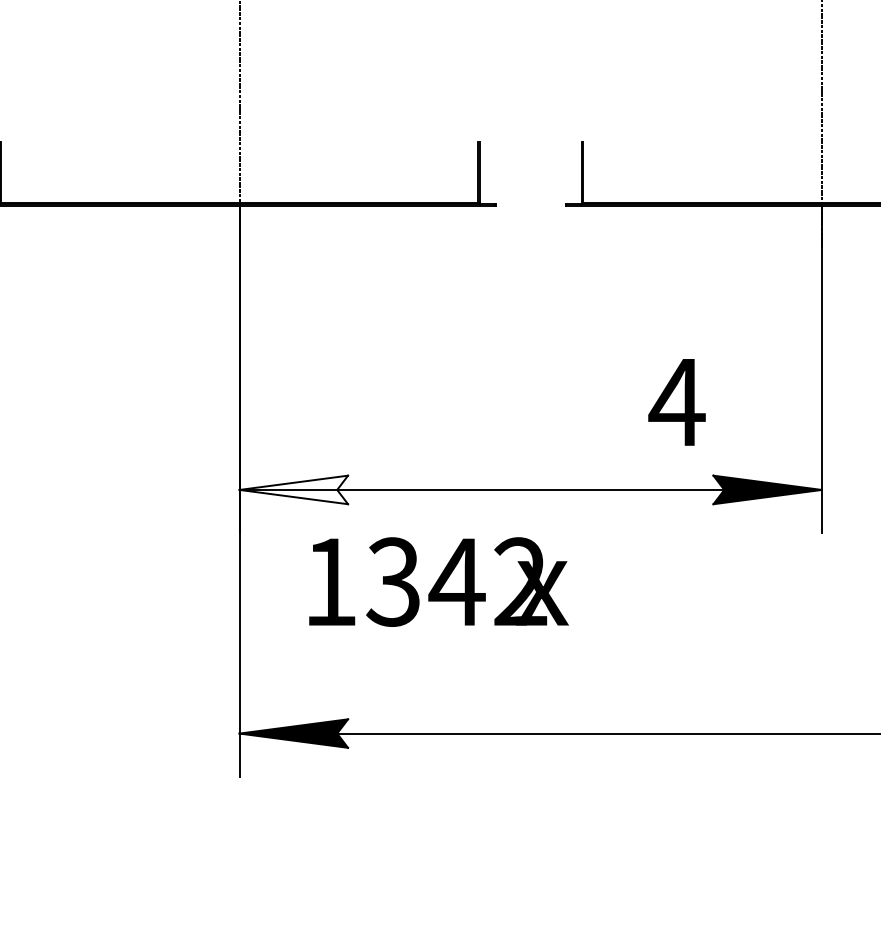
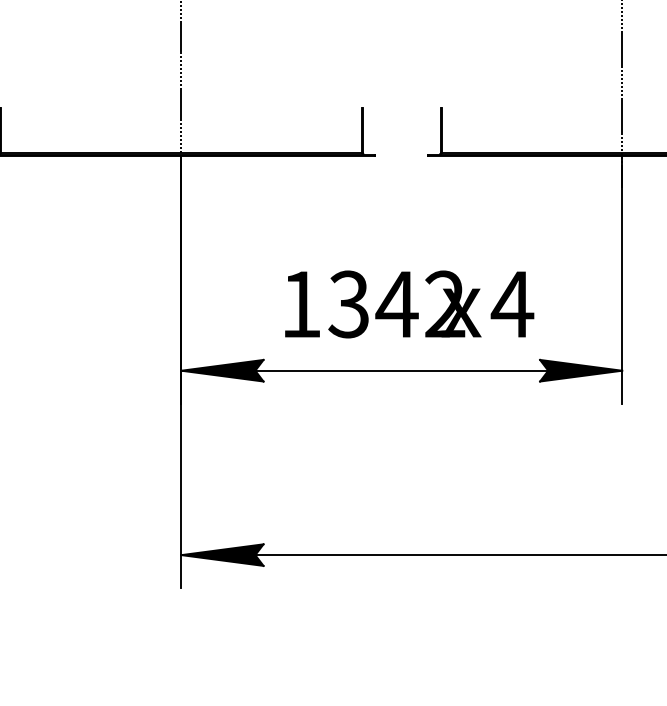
fill: (293, 489) -> (222, 370), added
text: (439, 582) -> (383, 304), moved

